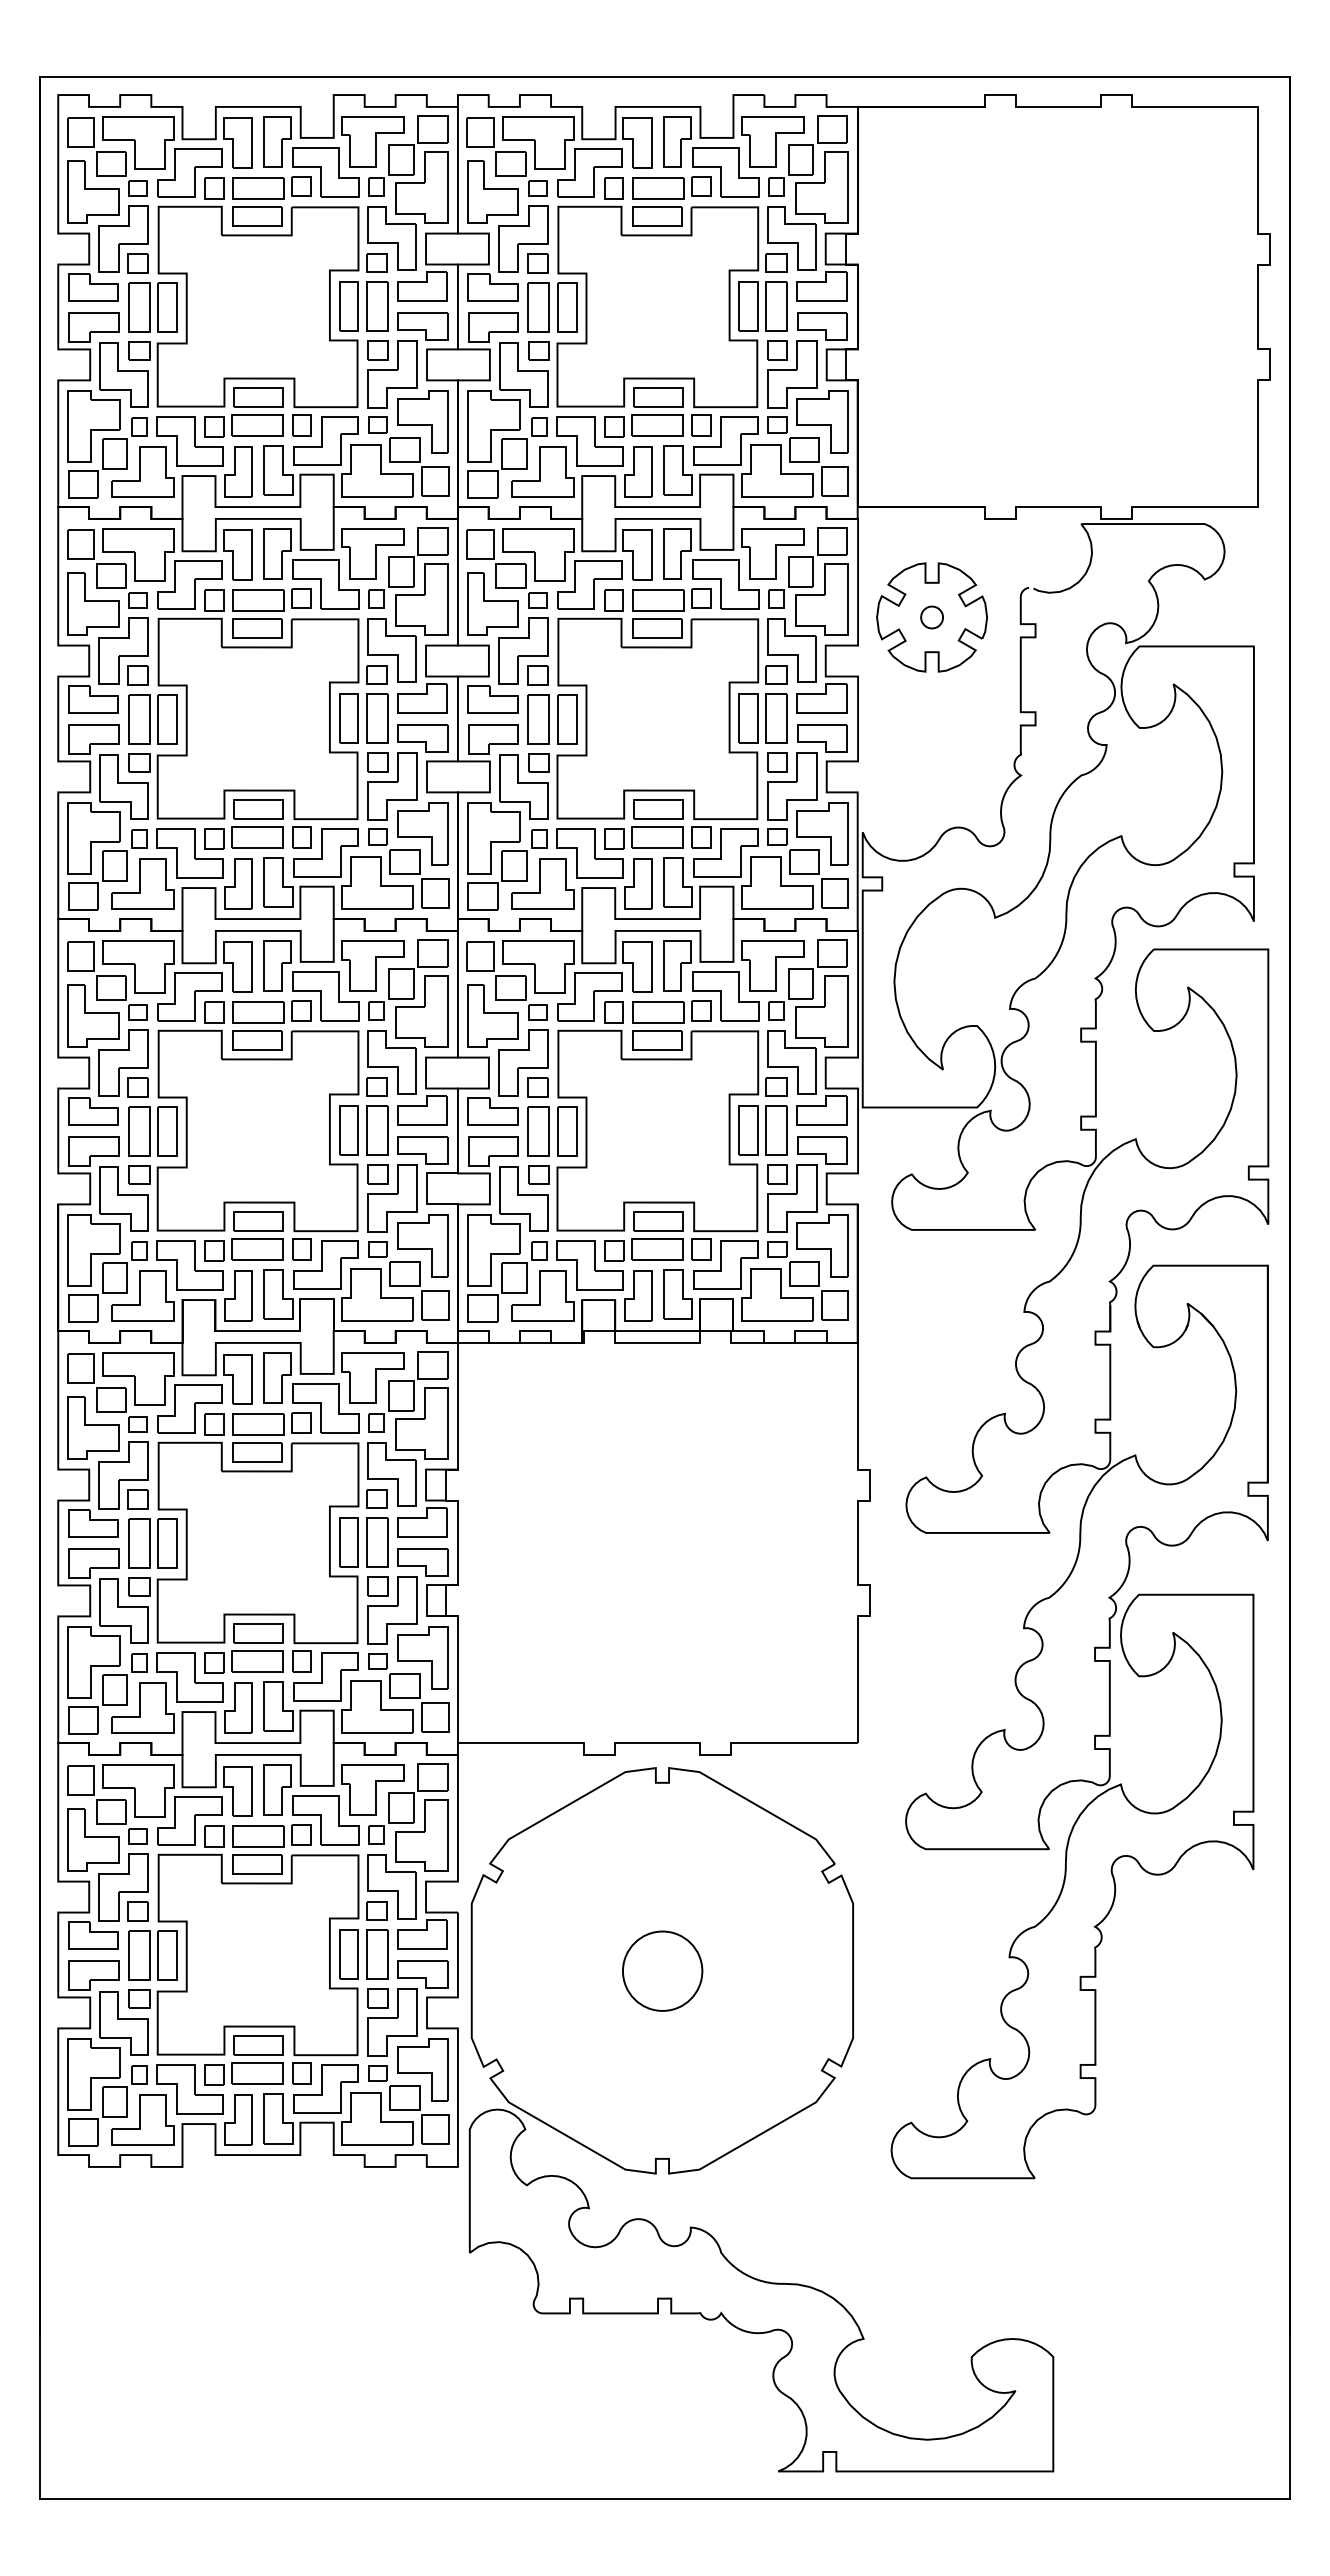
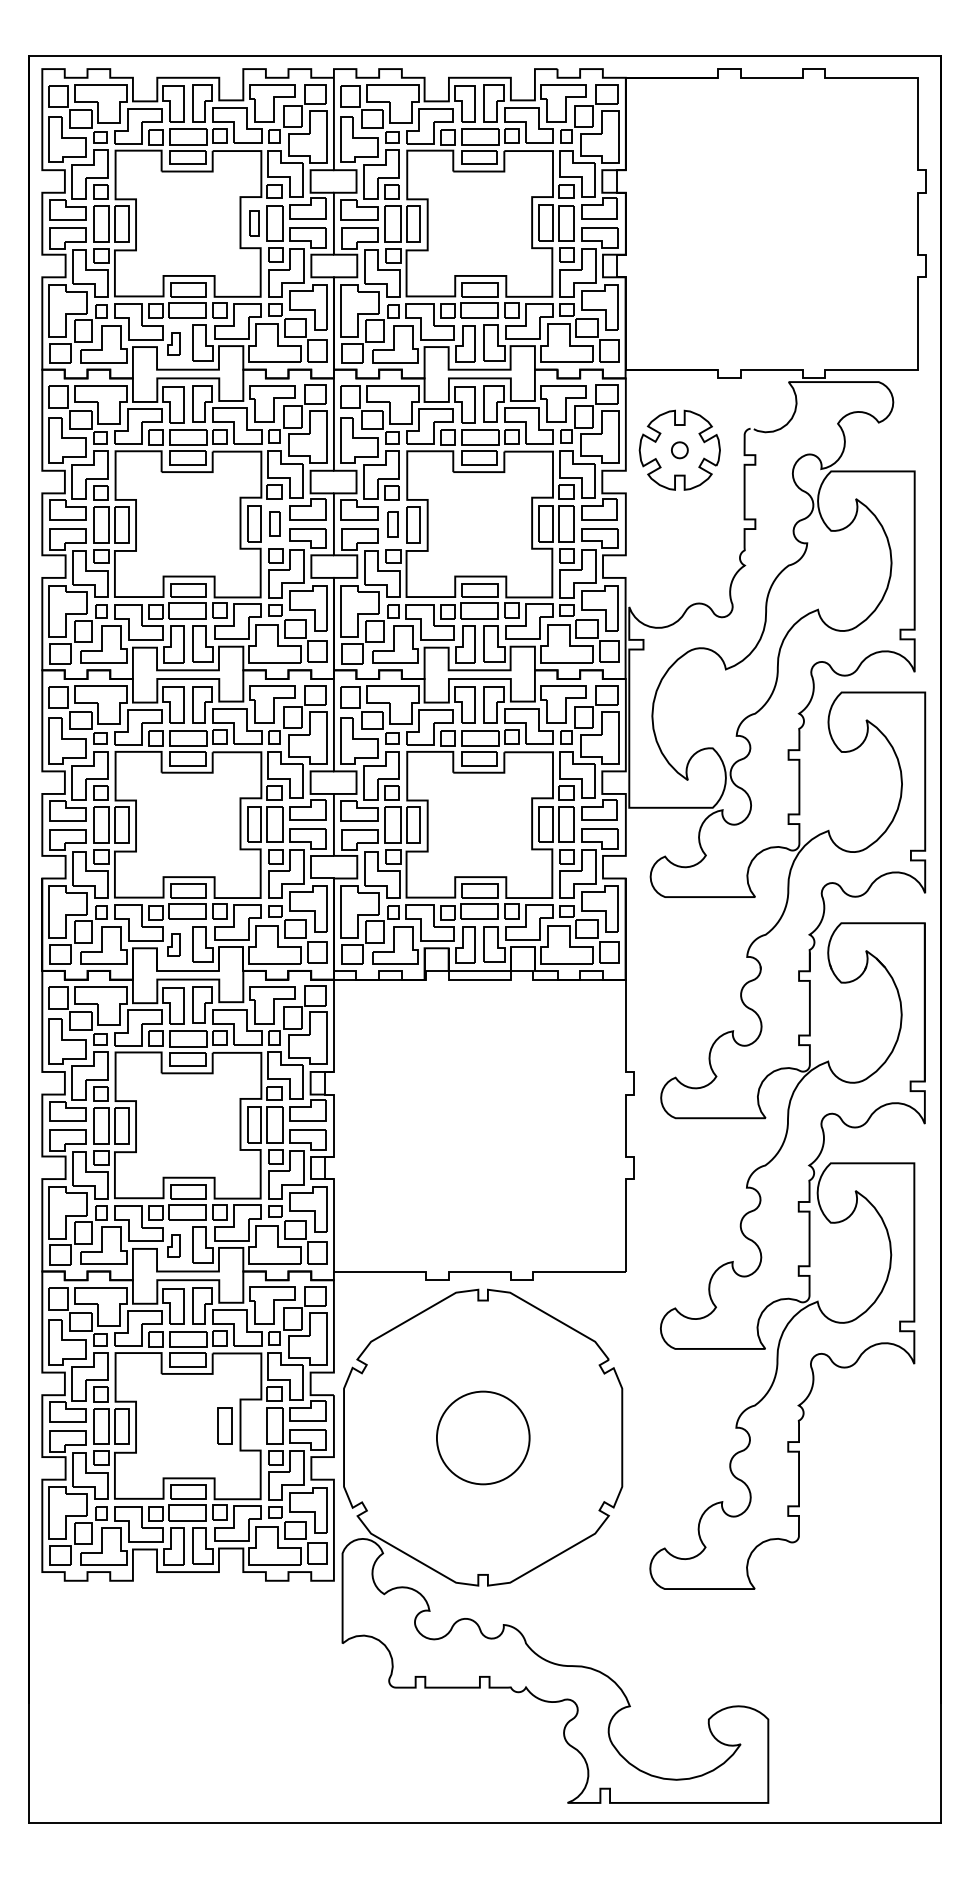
part: (348, 306) -> (254, 223), size x0.7
part: (238, 471) -> (173, 343), size x0.6
part: (377, 718) -> (275, 523), size x0.7
part: (538, 719) -> (392, 524), size x0.7
part: (238, 1295) -> (173, 944), size x0.6
part: (238, 1707) -> (173, 1245), size x0.6
part: (348, 1954) -> (224, 1425), moved
circle: (662, 1970) -> (483, 1437), size x1.6

